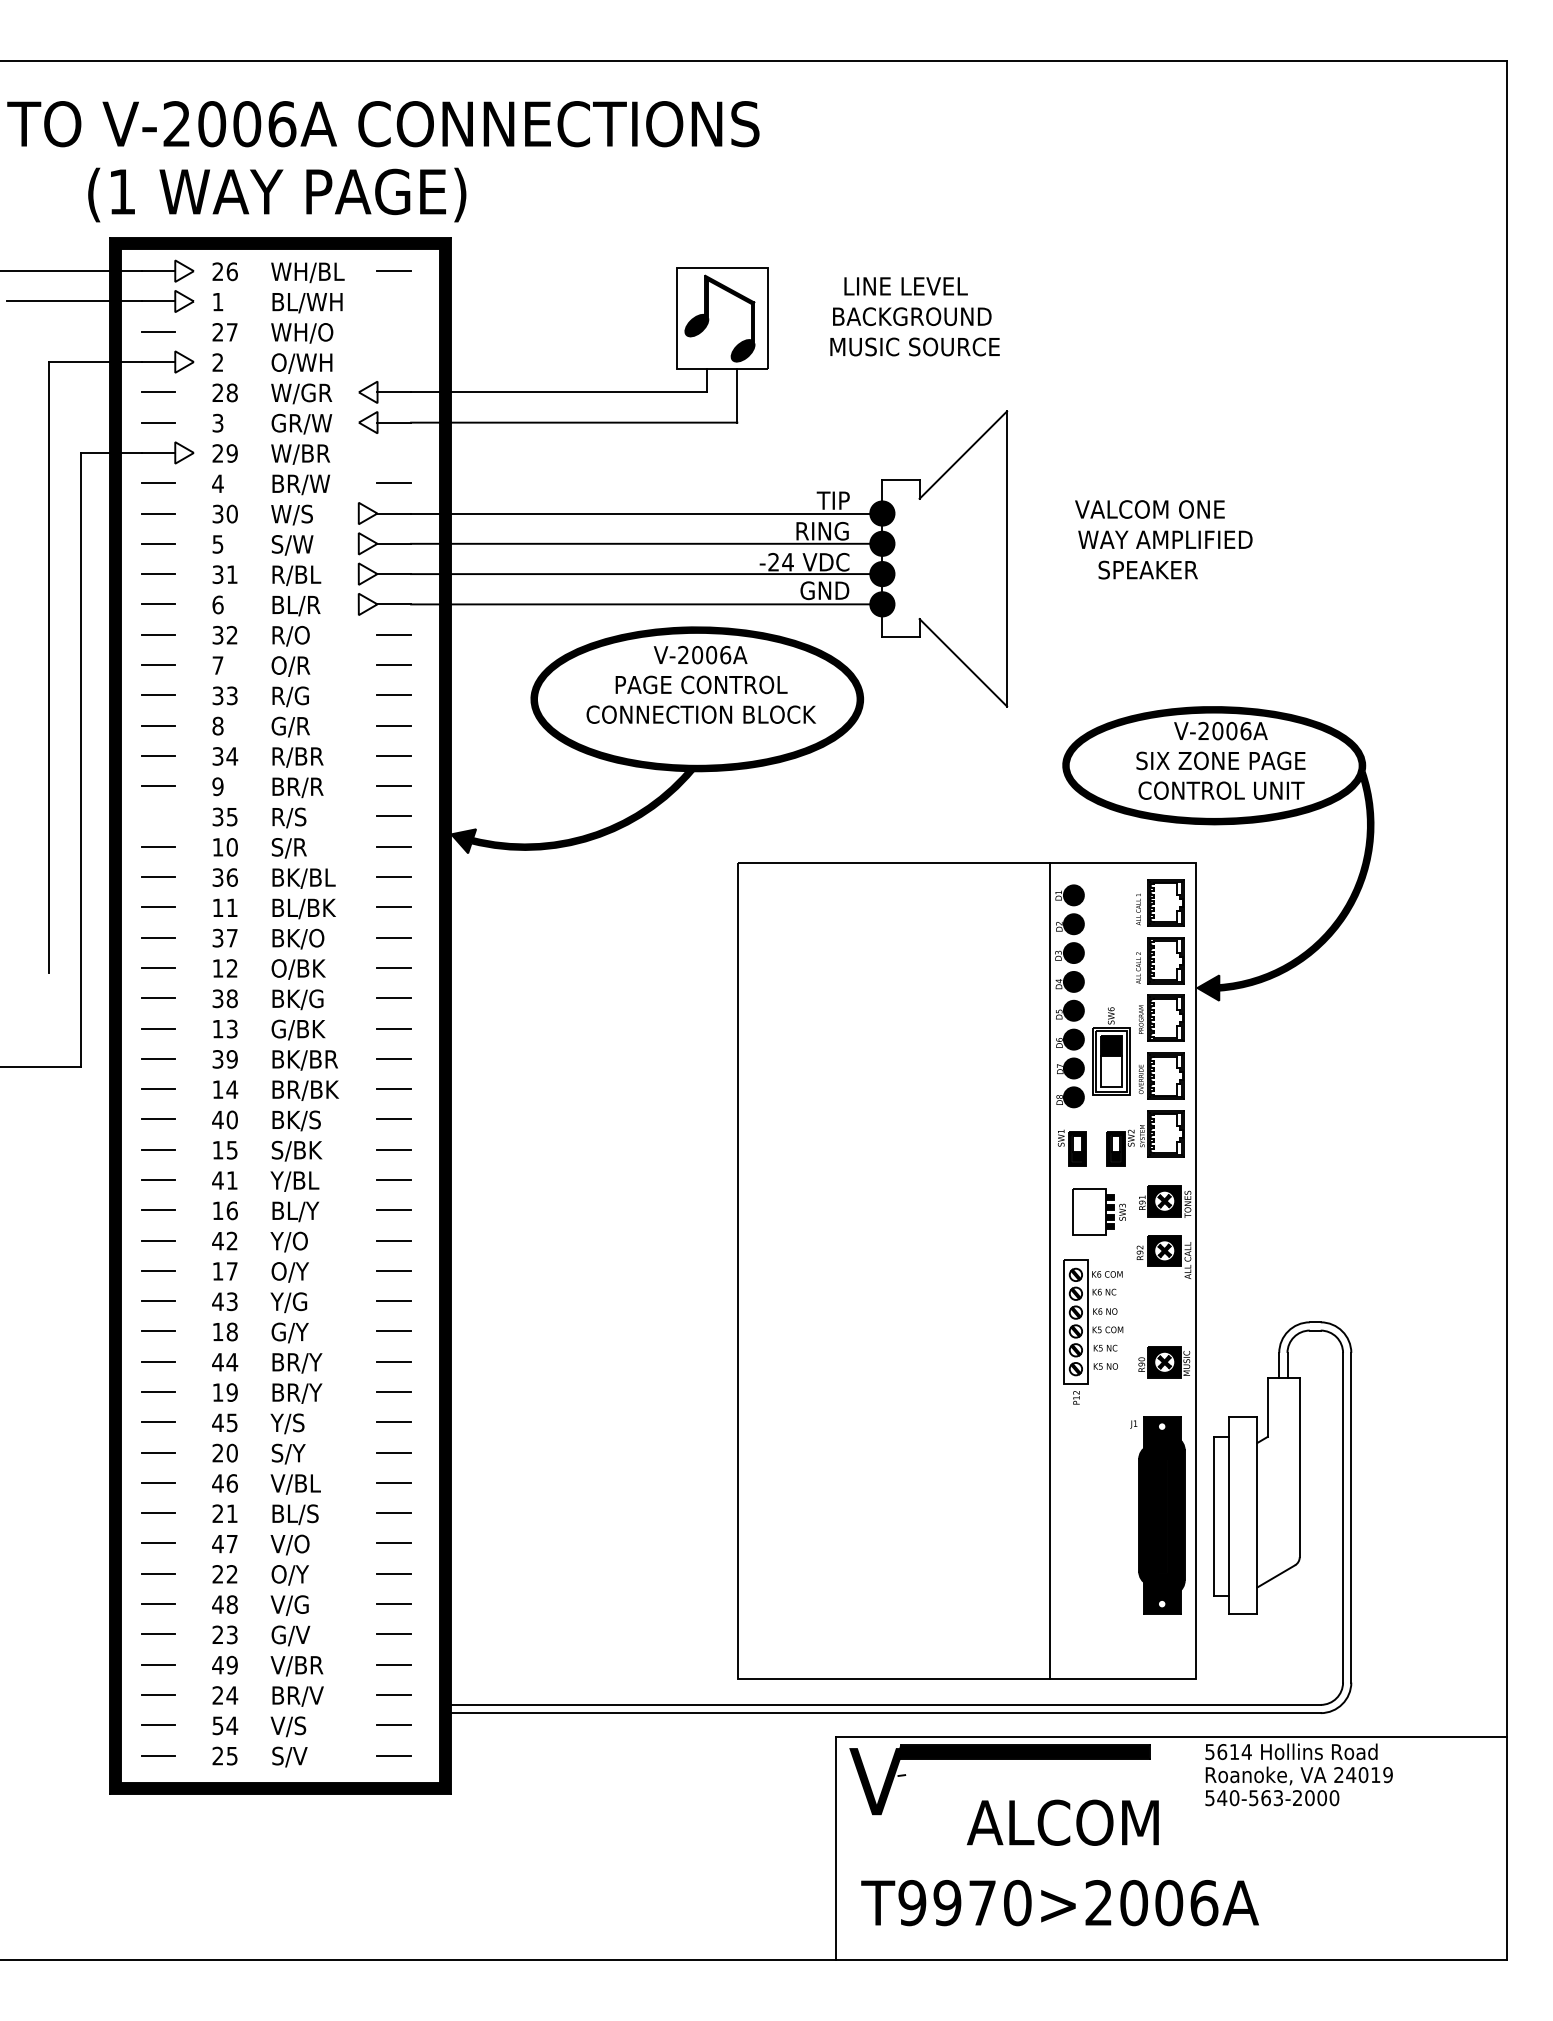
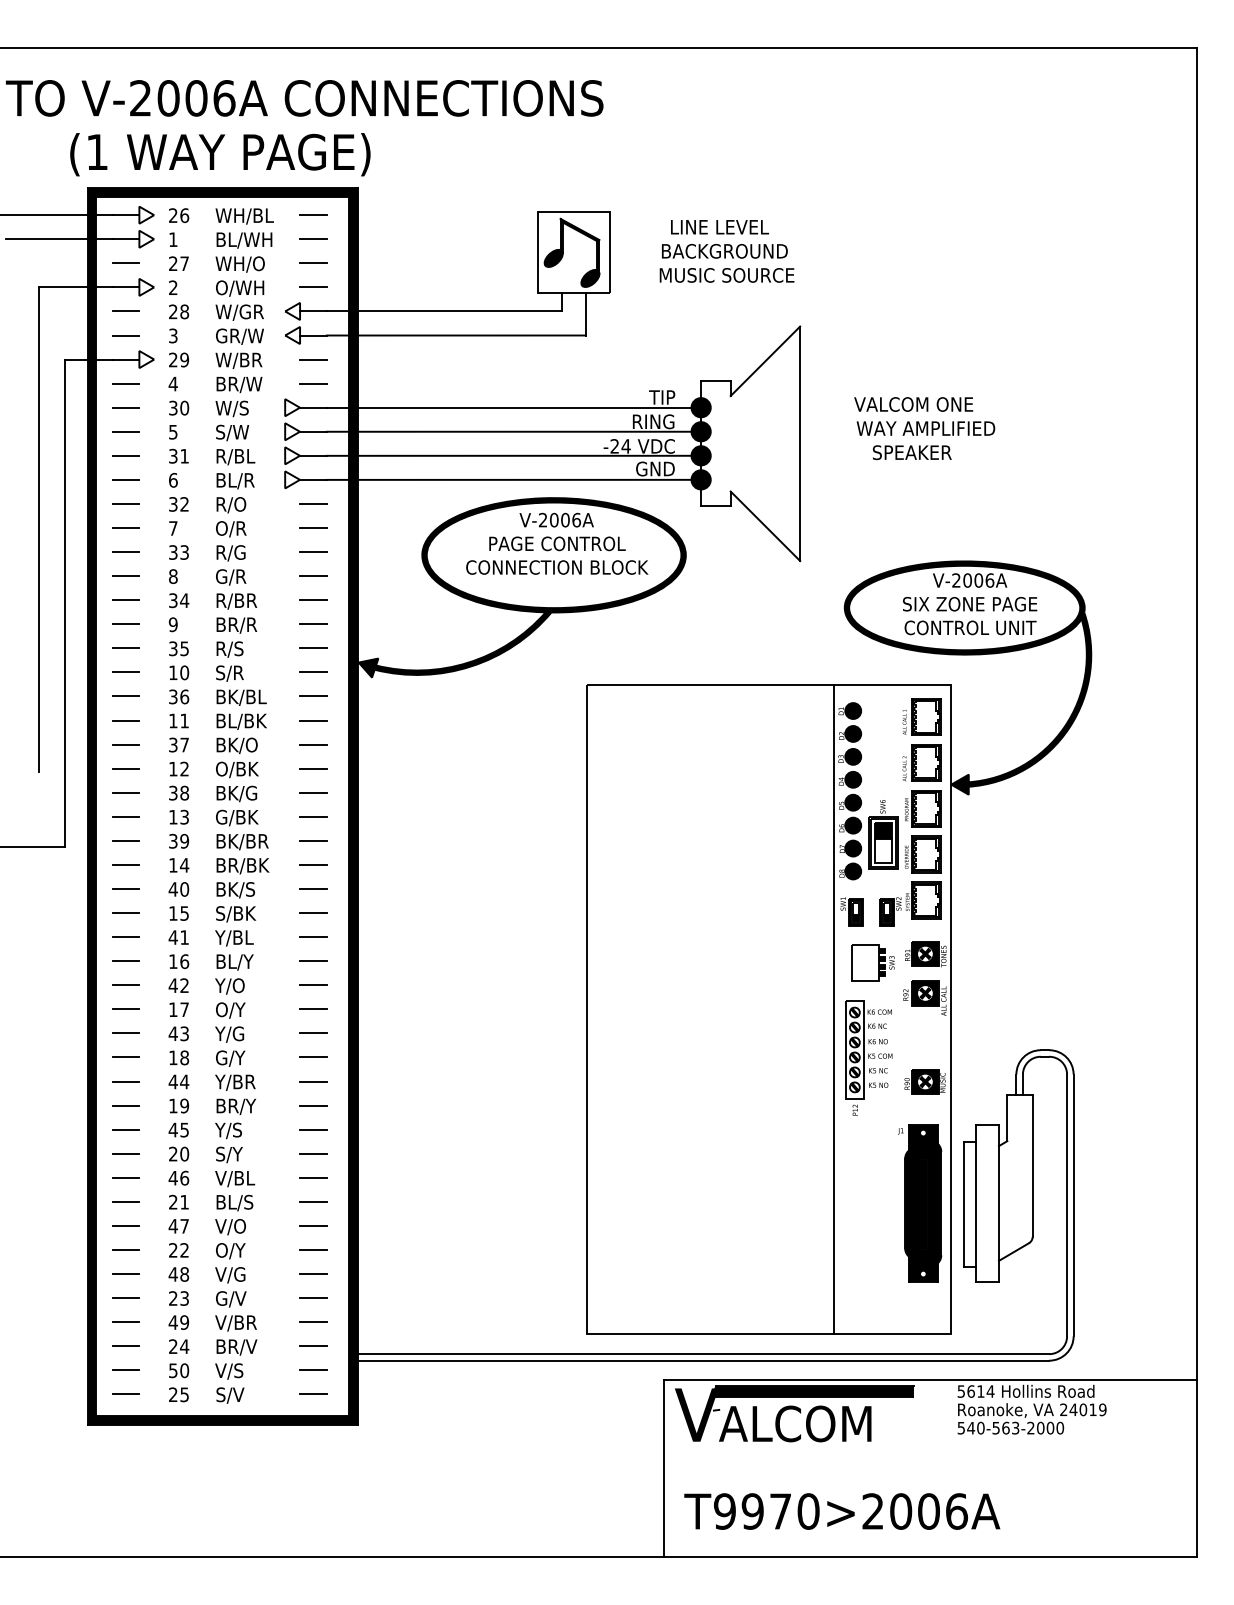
line: (394, 301) -> (313, 239), added
line: (394, 331) -> (313, 263), added
line: (394, 362) -> (313, 287), added
line: (394, 452) -> (313, 359), added
line: (158, 815) -> (126, 647), added
text: (296, 1363) -> (235, 1082), BR/Y -> Y/BR
text: (232, 1725) -> (184, 1370), 54 -> 50
text: (1062, 1822) -> (794, 1423), moved

